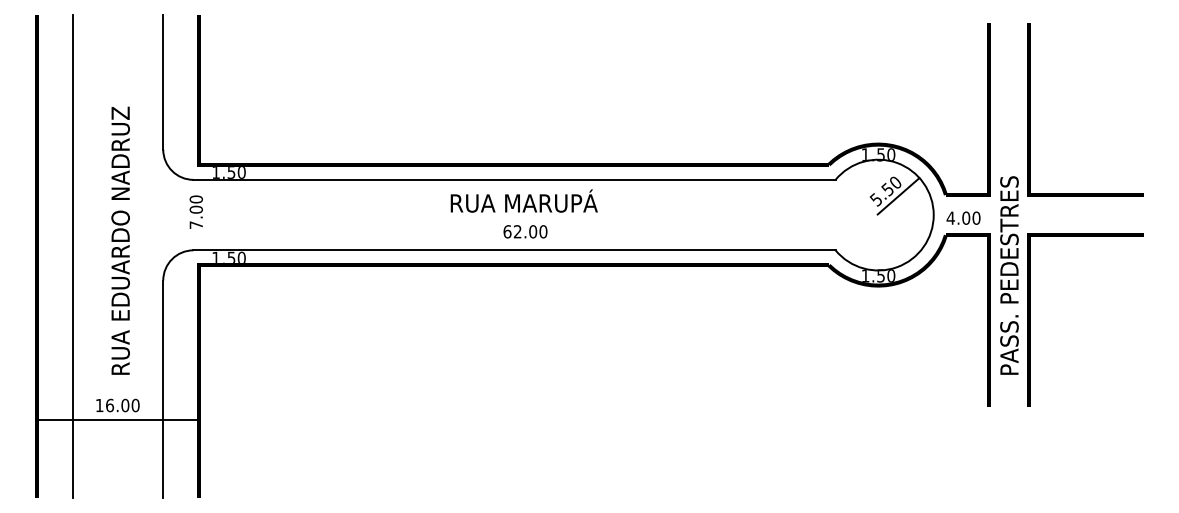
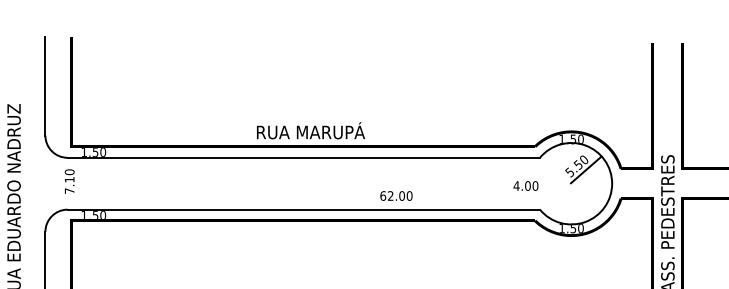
text: (523, 200) -> (310, 130), moved
text: (195, 209) -> (69, 179), 7.00 -> 7.10
text: (963, 217) -> (525, 185), moved
text: (525, 231) -> (396, 195), moved

